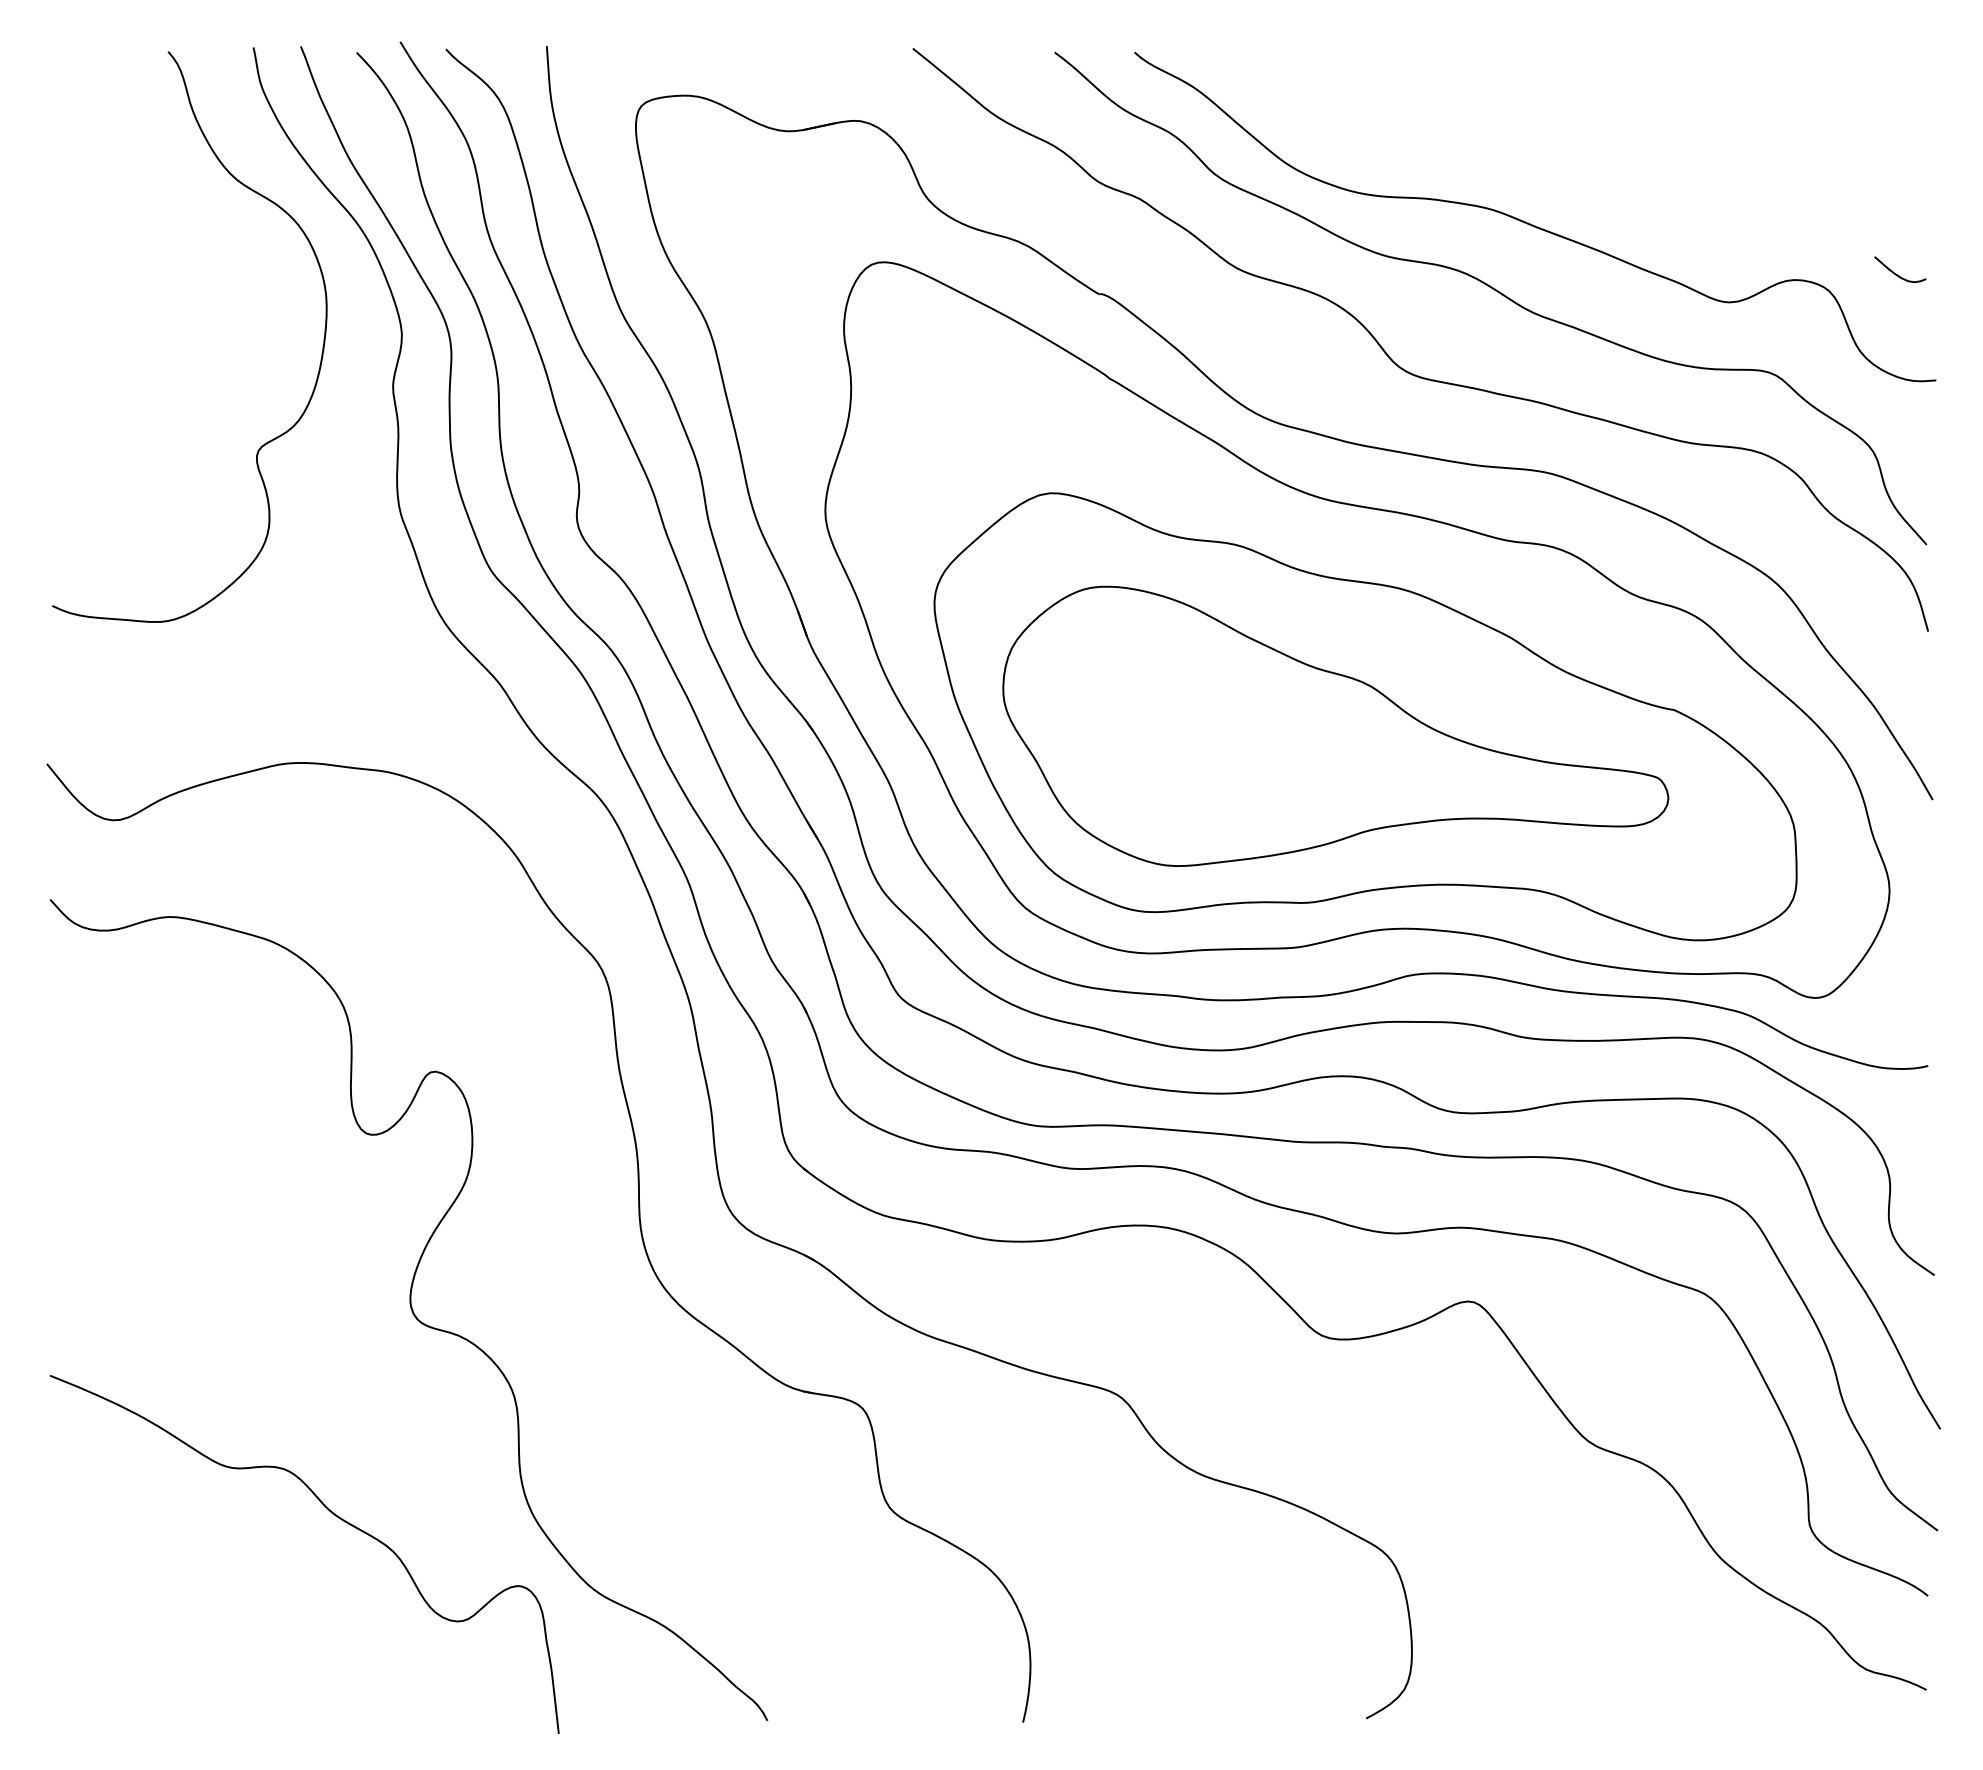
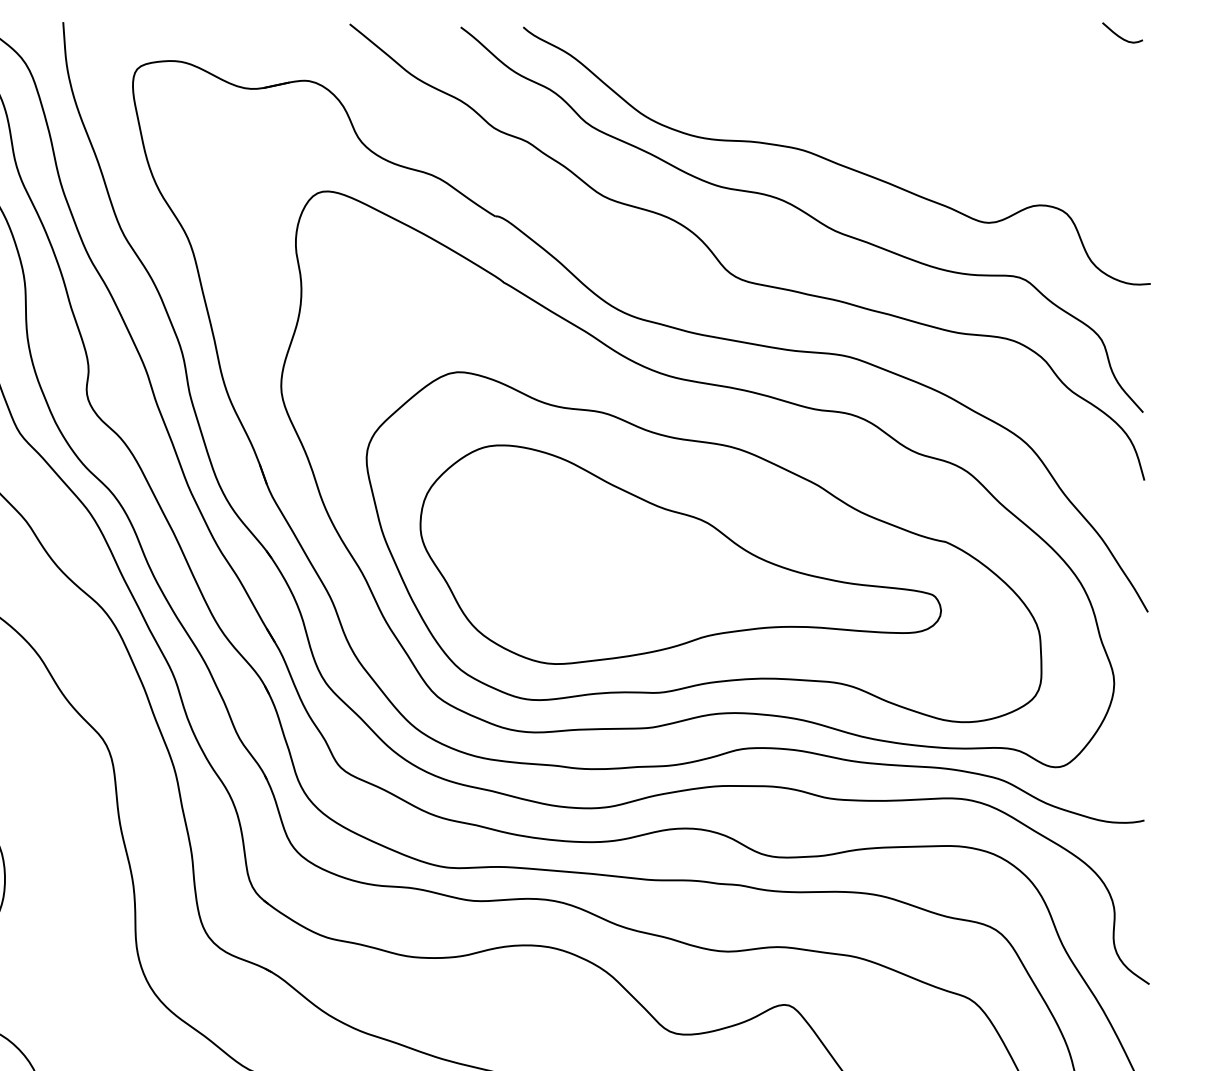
curve: (1896, 273) -> (1119, 35), moved

